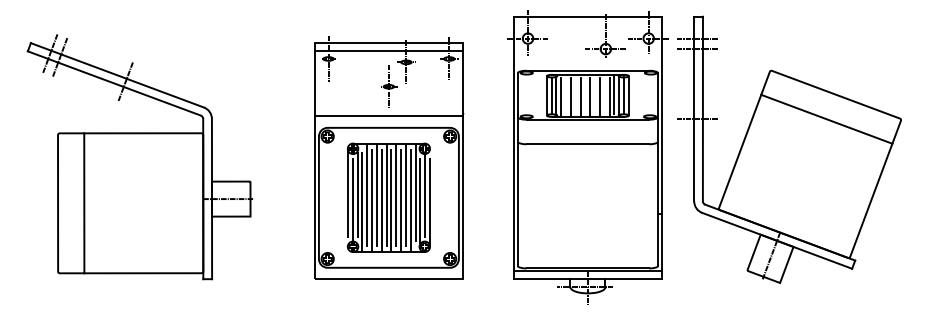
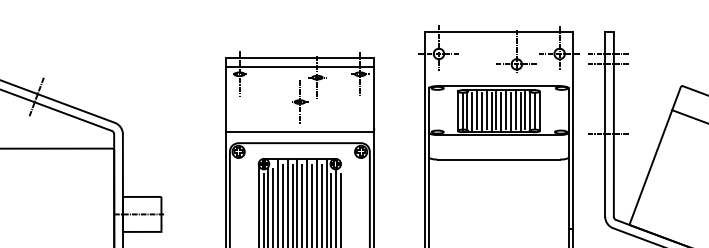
line: (566, 93) -> (477, 108), added
line: (575, 93) -> (486, 108), added
line: (585, 93) -> (496, 108), added
line: (595, 93) -> (506, 108), added
line: (604, 93) -> (515, 108), added

